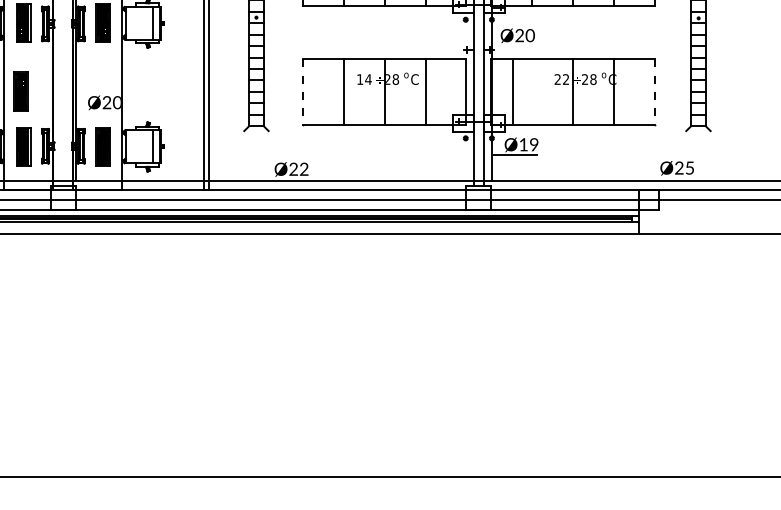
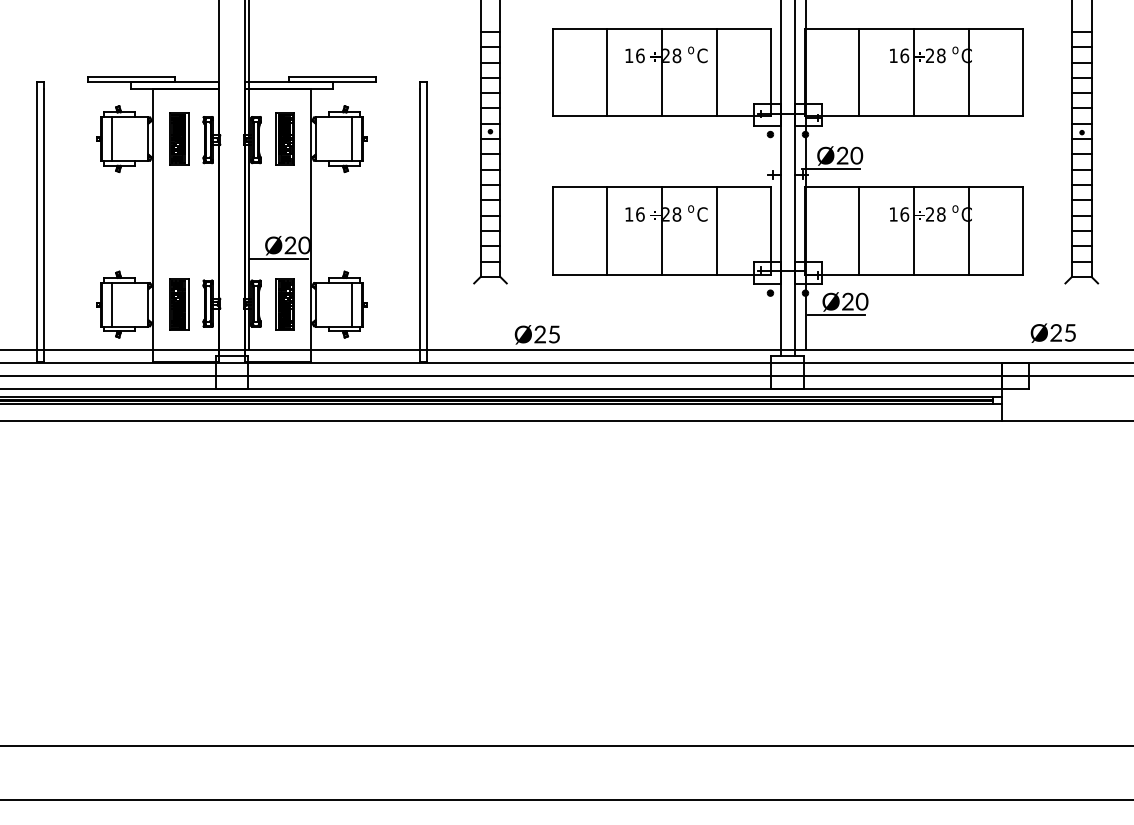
line: (510, 45) -> (830, 168), added
text: (367, 79) -> (639, 214), 14 -> 16
text: (562, 79) -> (899, 214), 22 -> 16
part: (20, 91) -> (174, 230), removed
line: (513, 91) -> (859, 230), moved
line: (302, 92) -> (552, 231), dashed -> solid
line: (654, 92) -> (1023, 231), dashed -> solid
line: (98, 112) -> (278, 258), added
text: (529, 144) -> (855, 301), Ø19 -> Ø20
text: (304, 169) -> (554, 334), Ø22 -> Ø25

